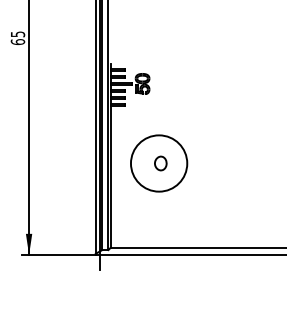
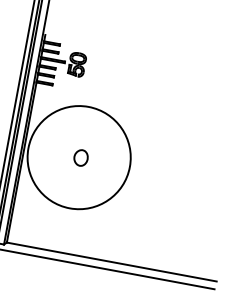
circle: (158, 163) -> (78, 157), size x1.6

